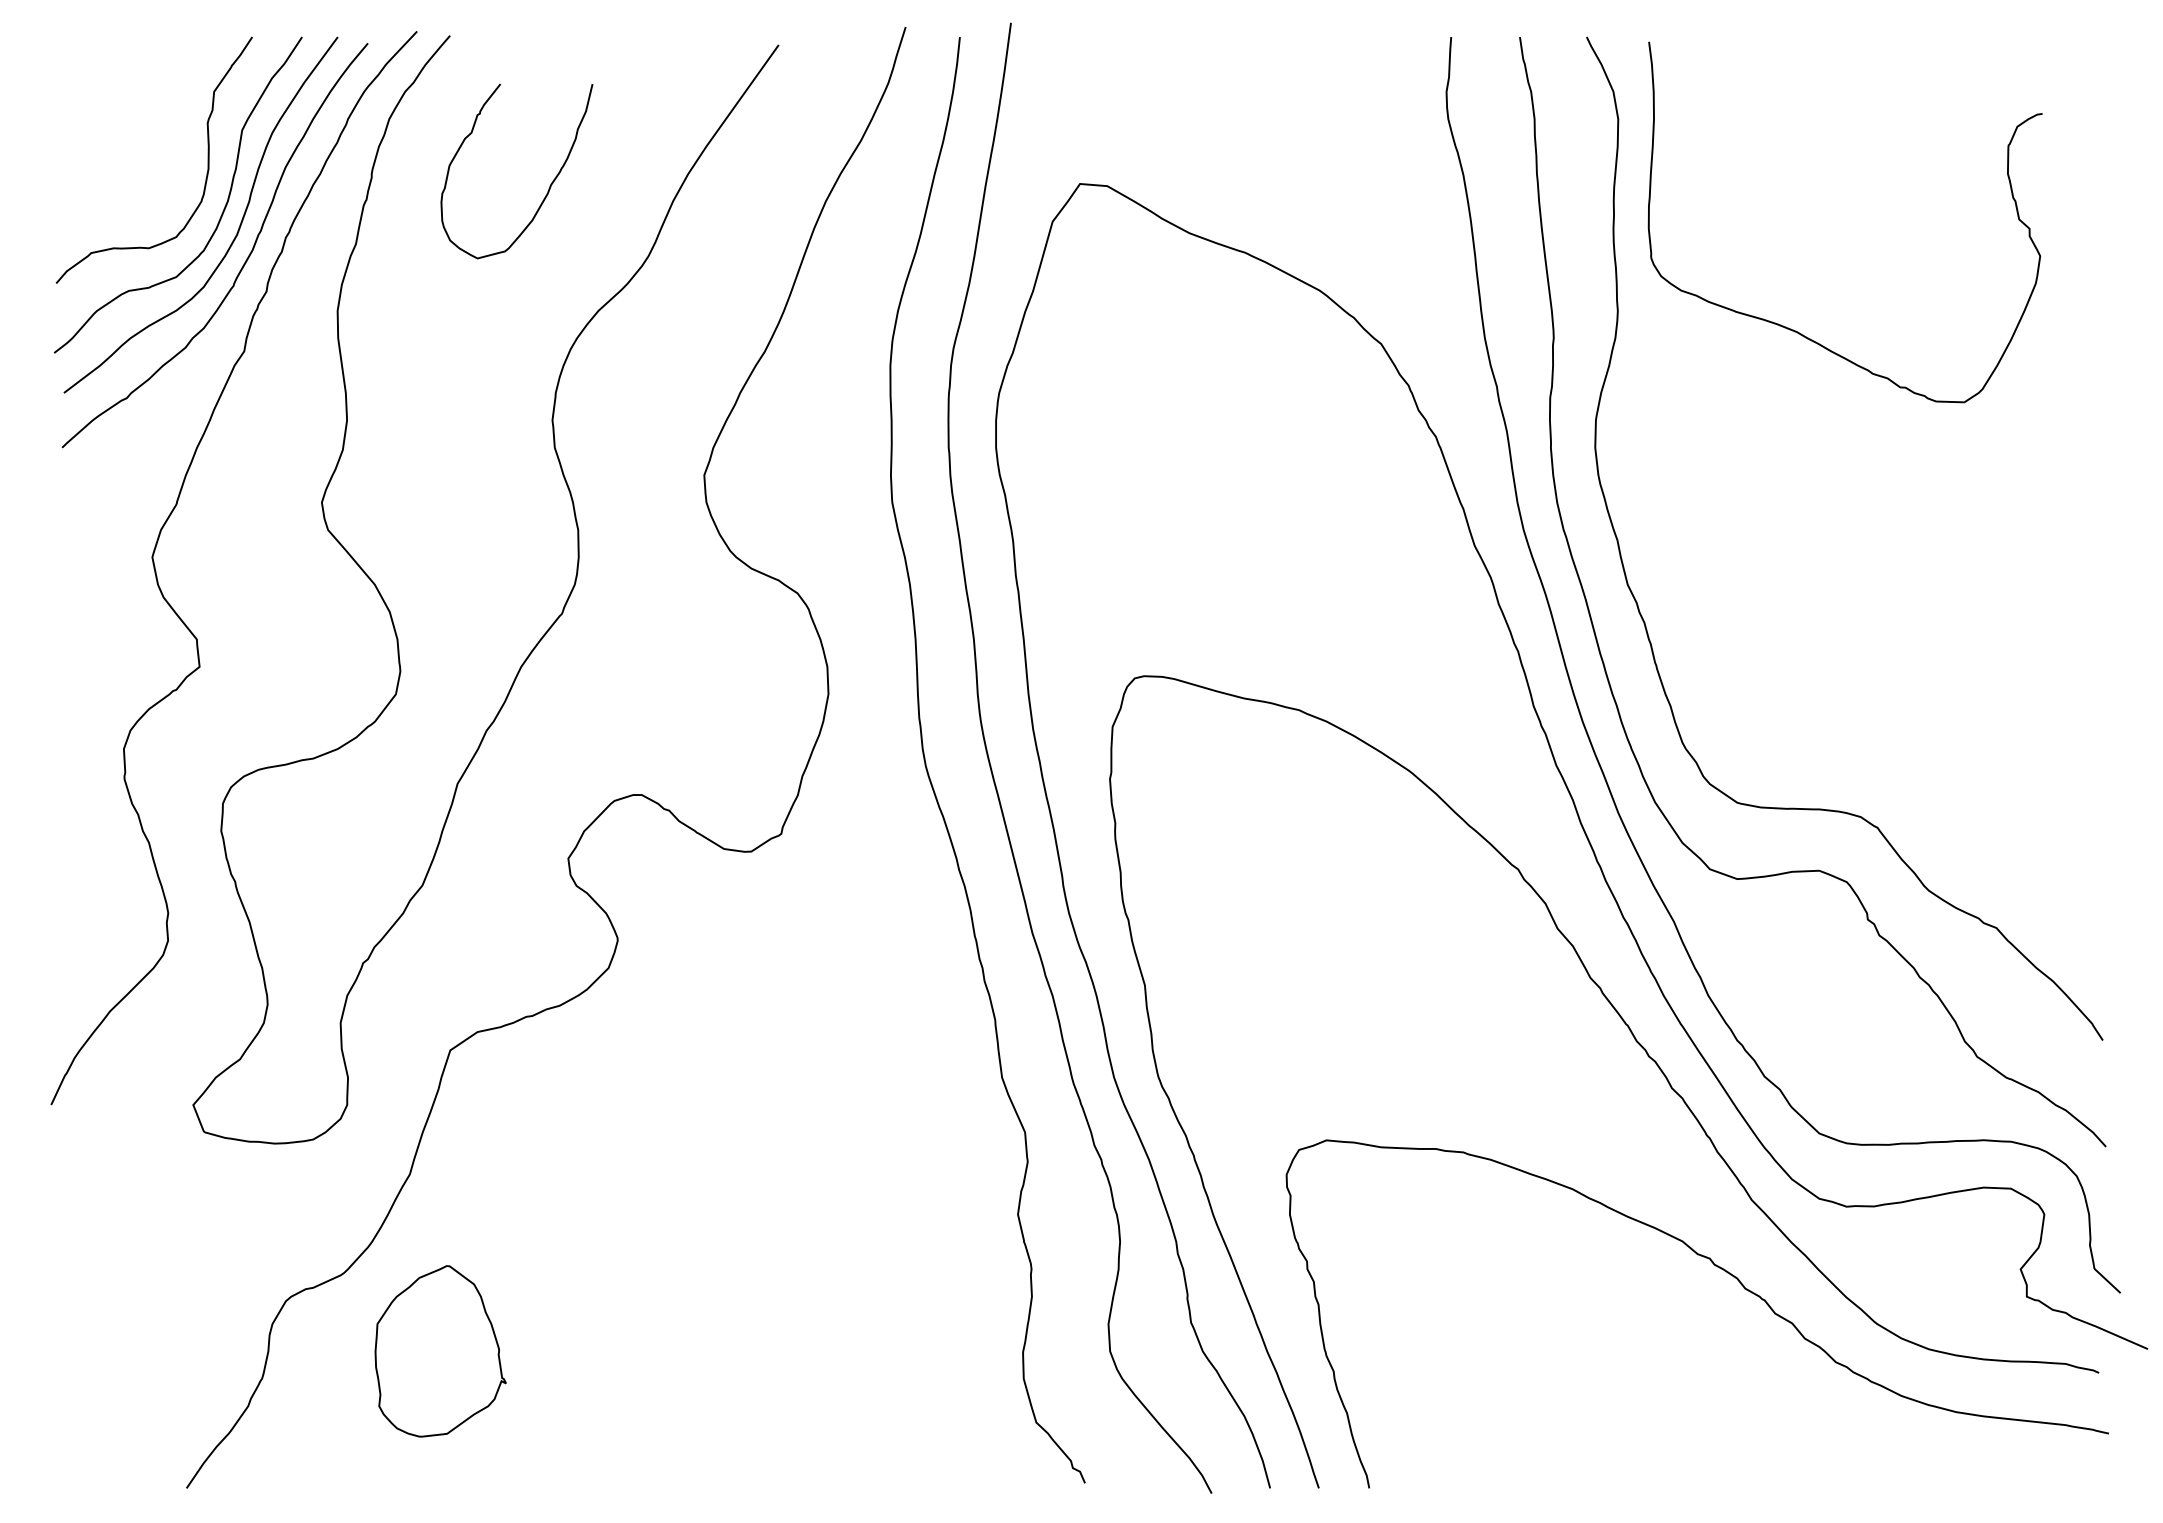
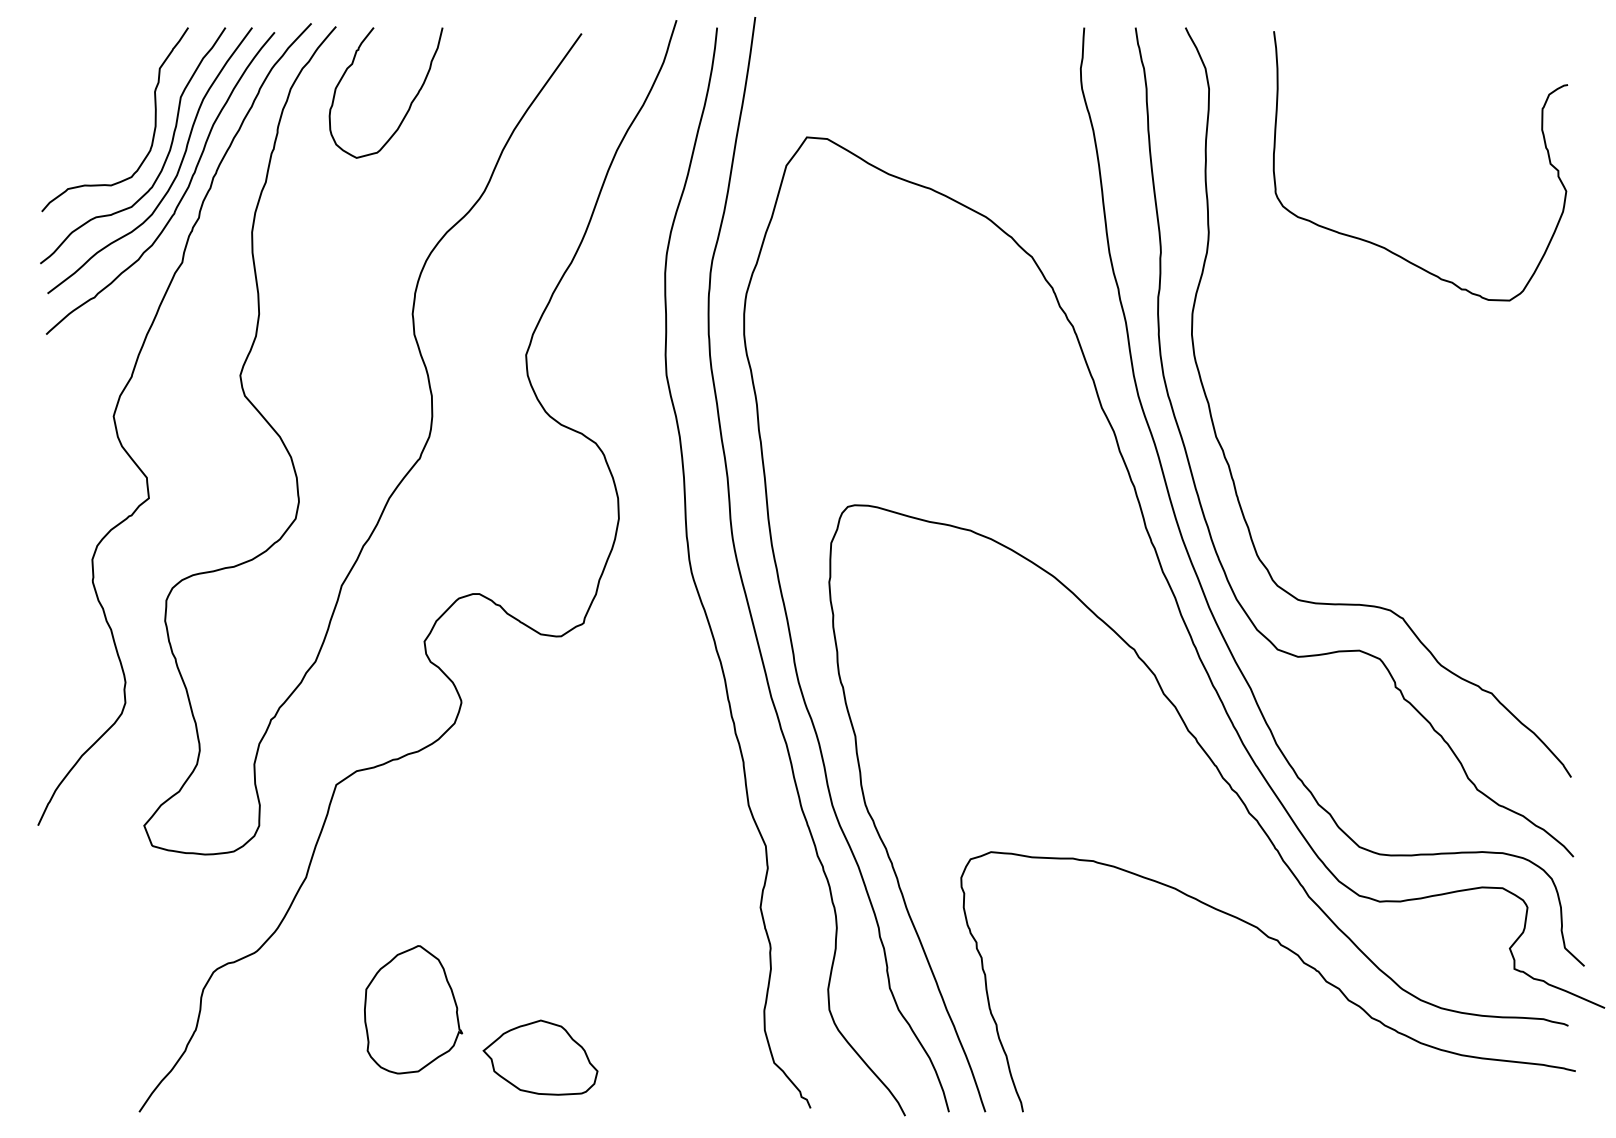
curve: (549, 185) -> (410, 103), moved
curve: (1796, 330) -> (1384, 246), moved
part: (440, 1351) -> (413, 1009), moved
part: (723, 1414) -> (540, 1056), added

